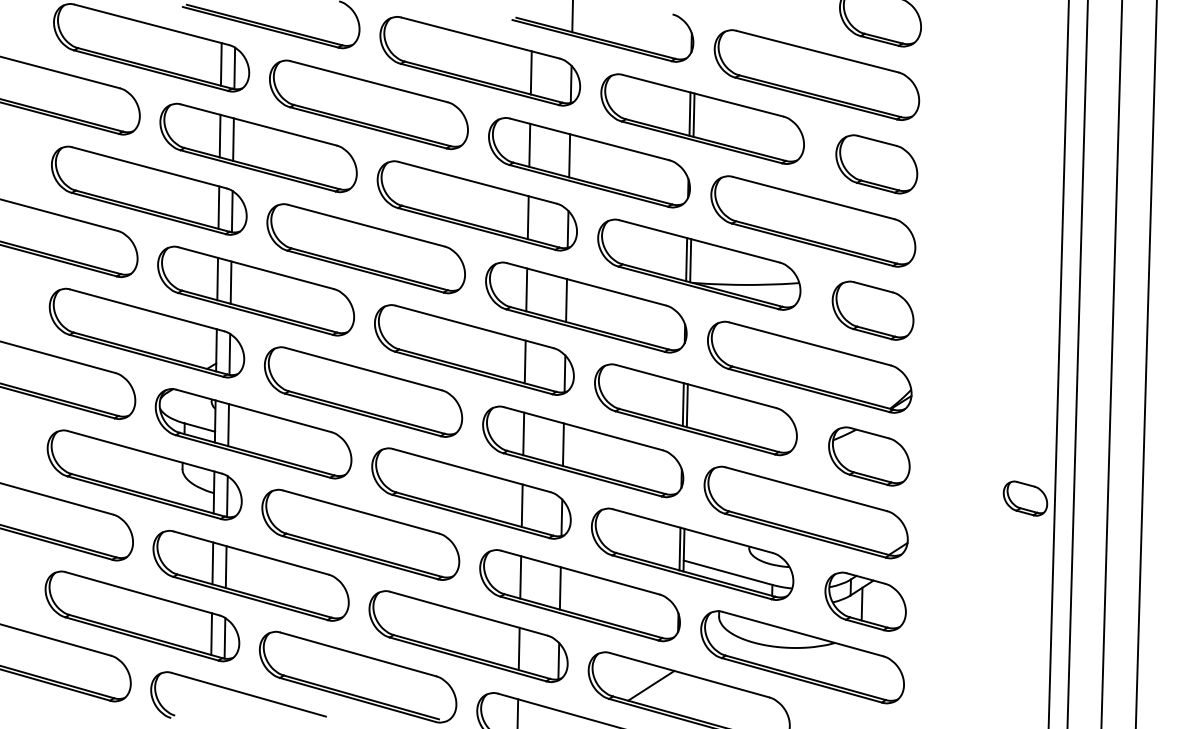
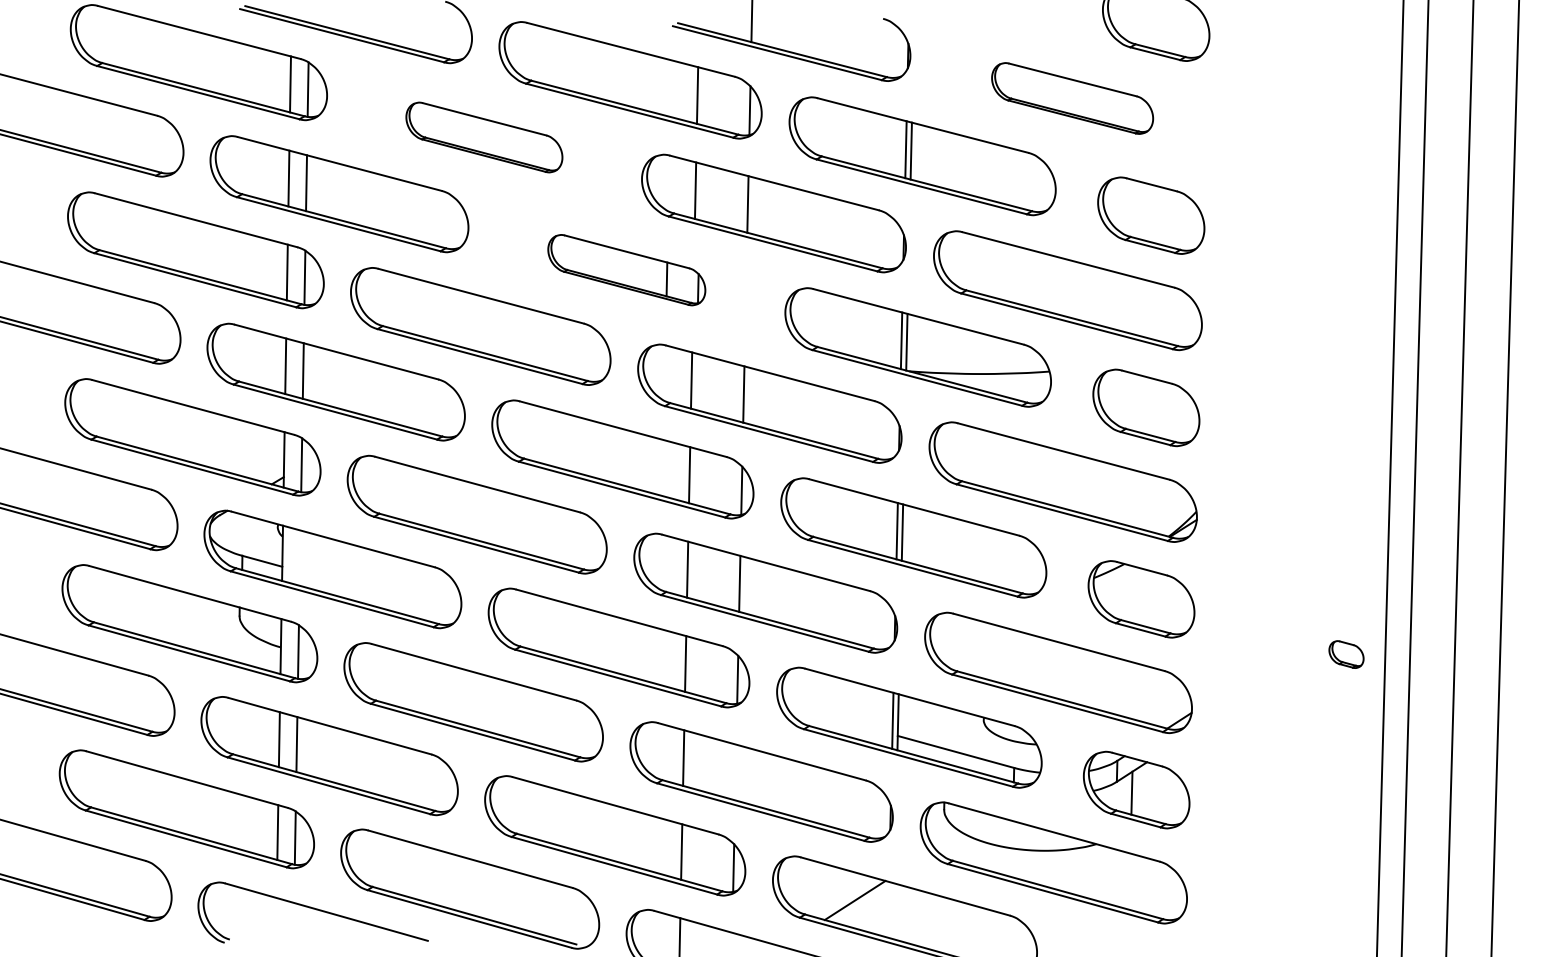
part: (816, 75) -> (1072, 98), size x0.6
part: (369, 104) -> (484, 137), size x0.6
part: (477, 205) -> (626, 269), size x0.6
line: (228, 424) -> (299, 557), removed
part: (1025, 498) -> (1346, 654), size x0.6
line: (560, 588) -> (735, 772), removed

